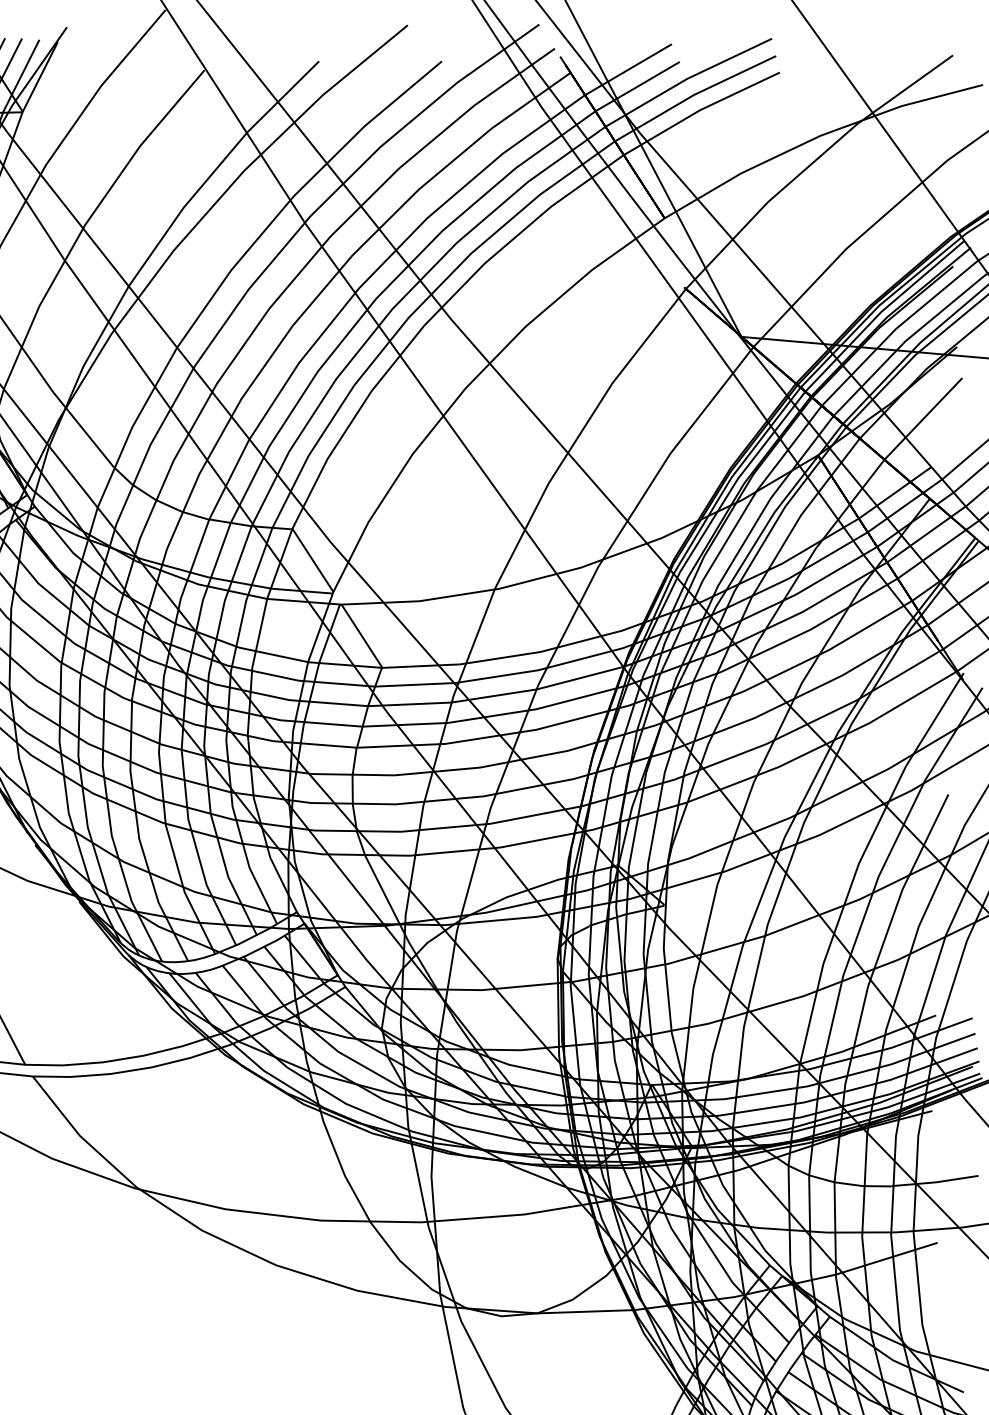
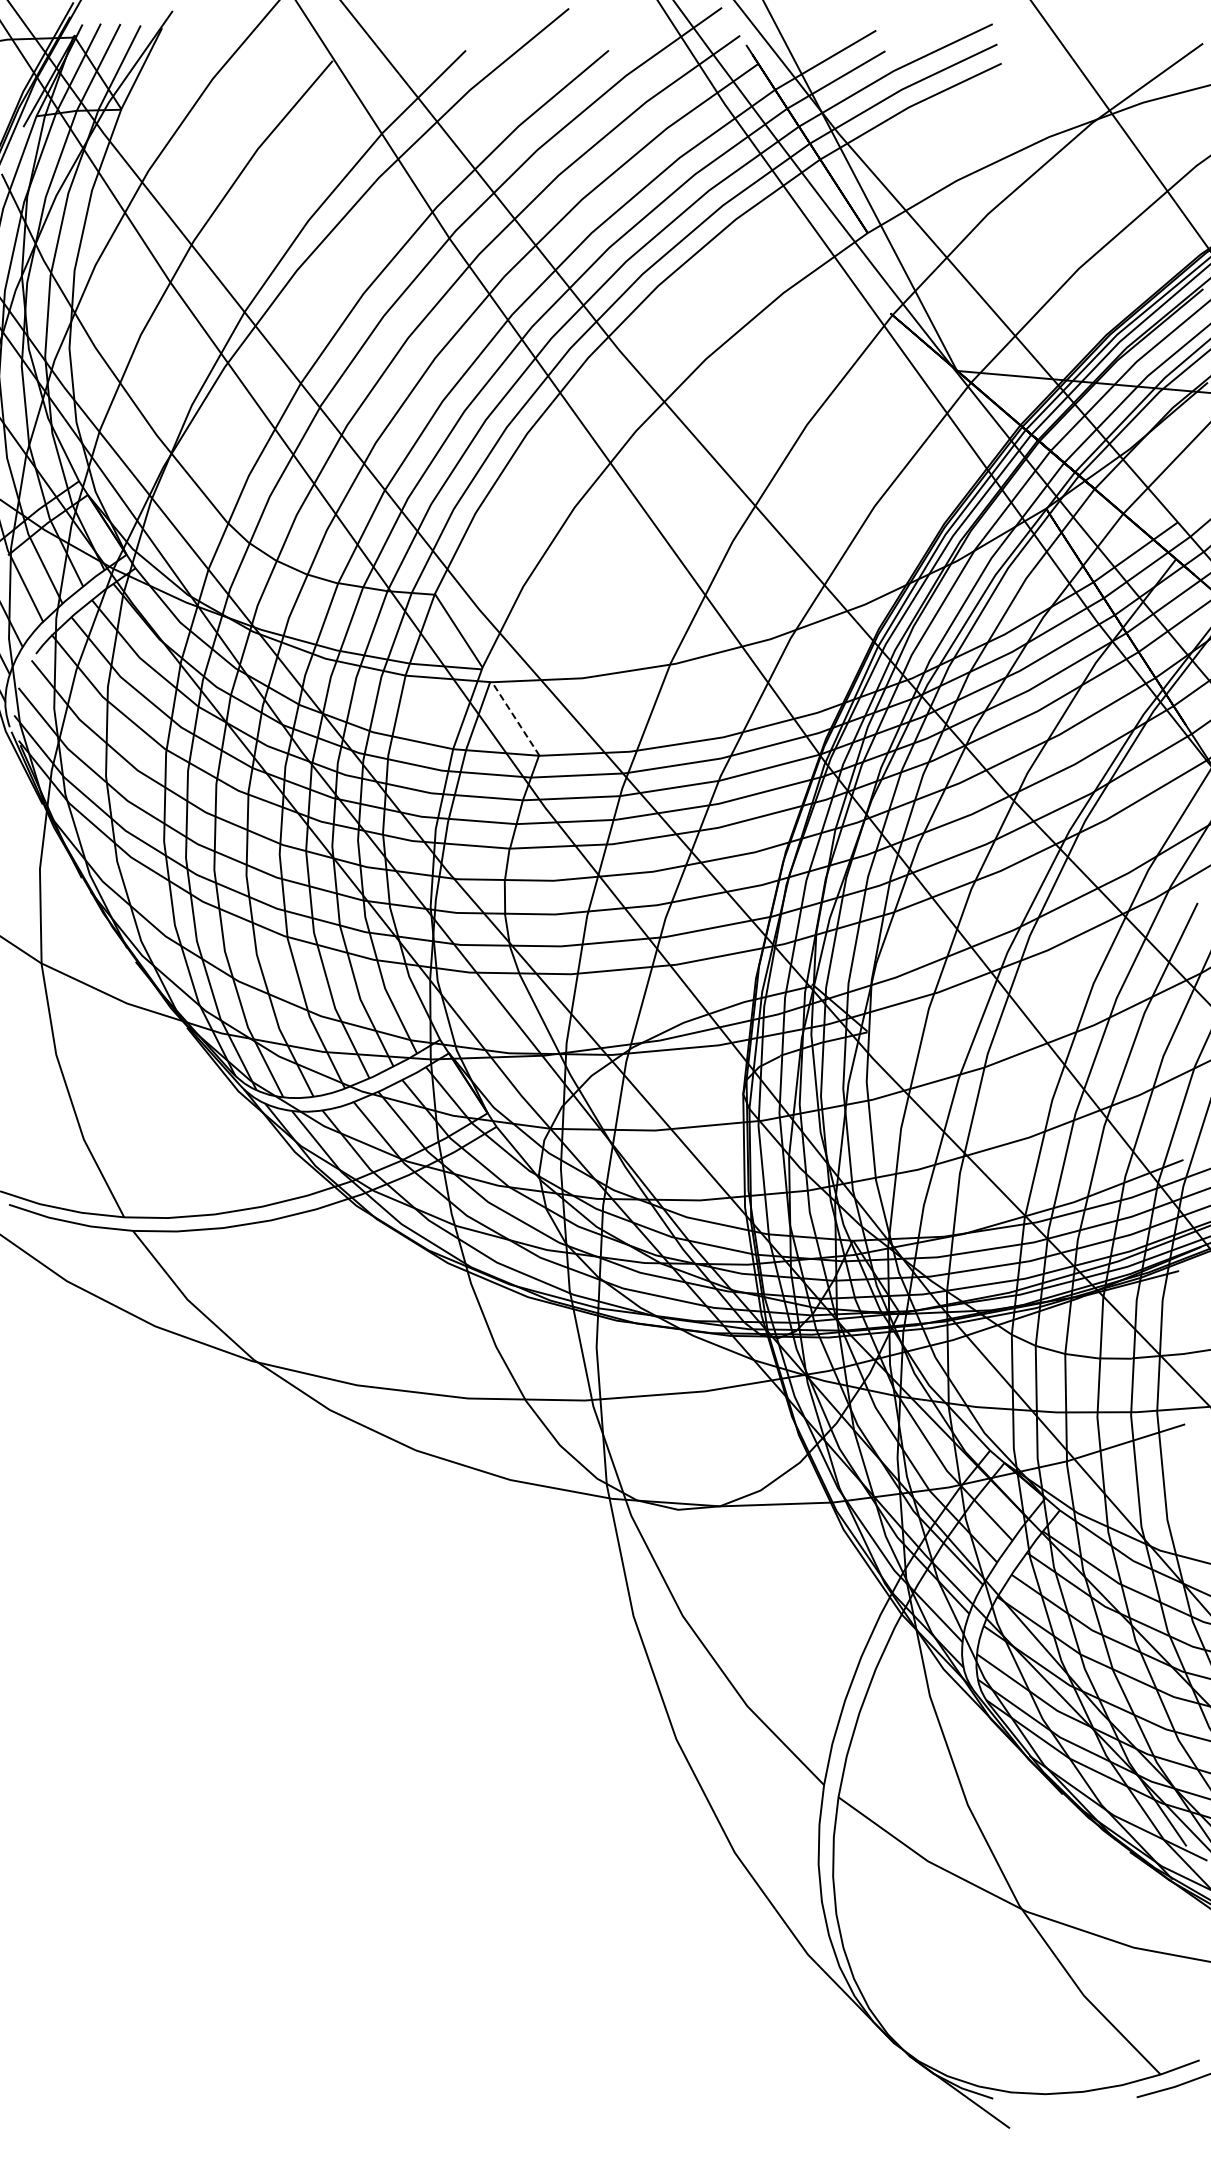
line: (361, 636) -> (515, 719), solid -> dashed

